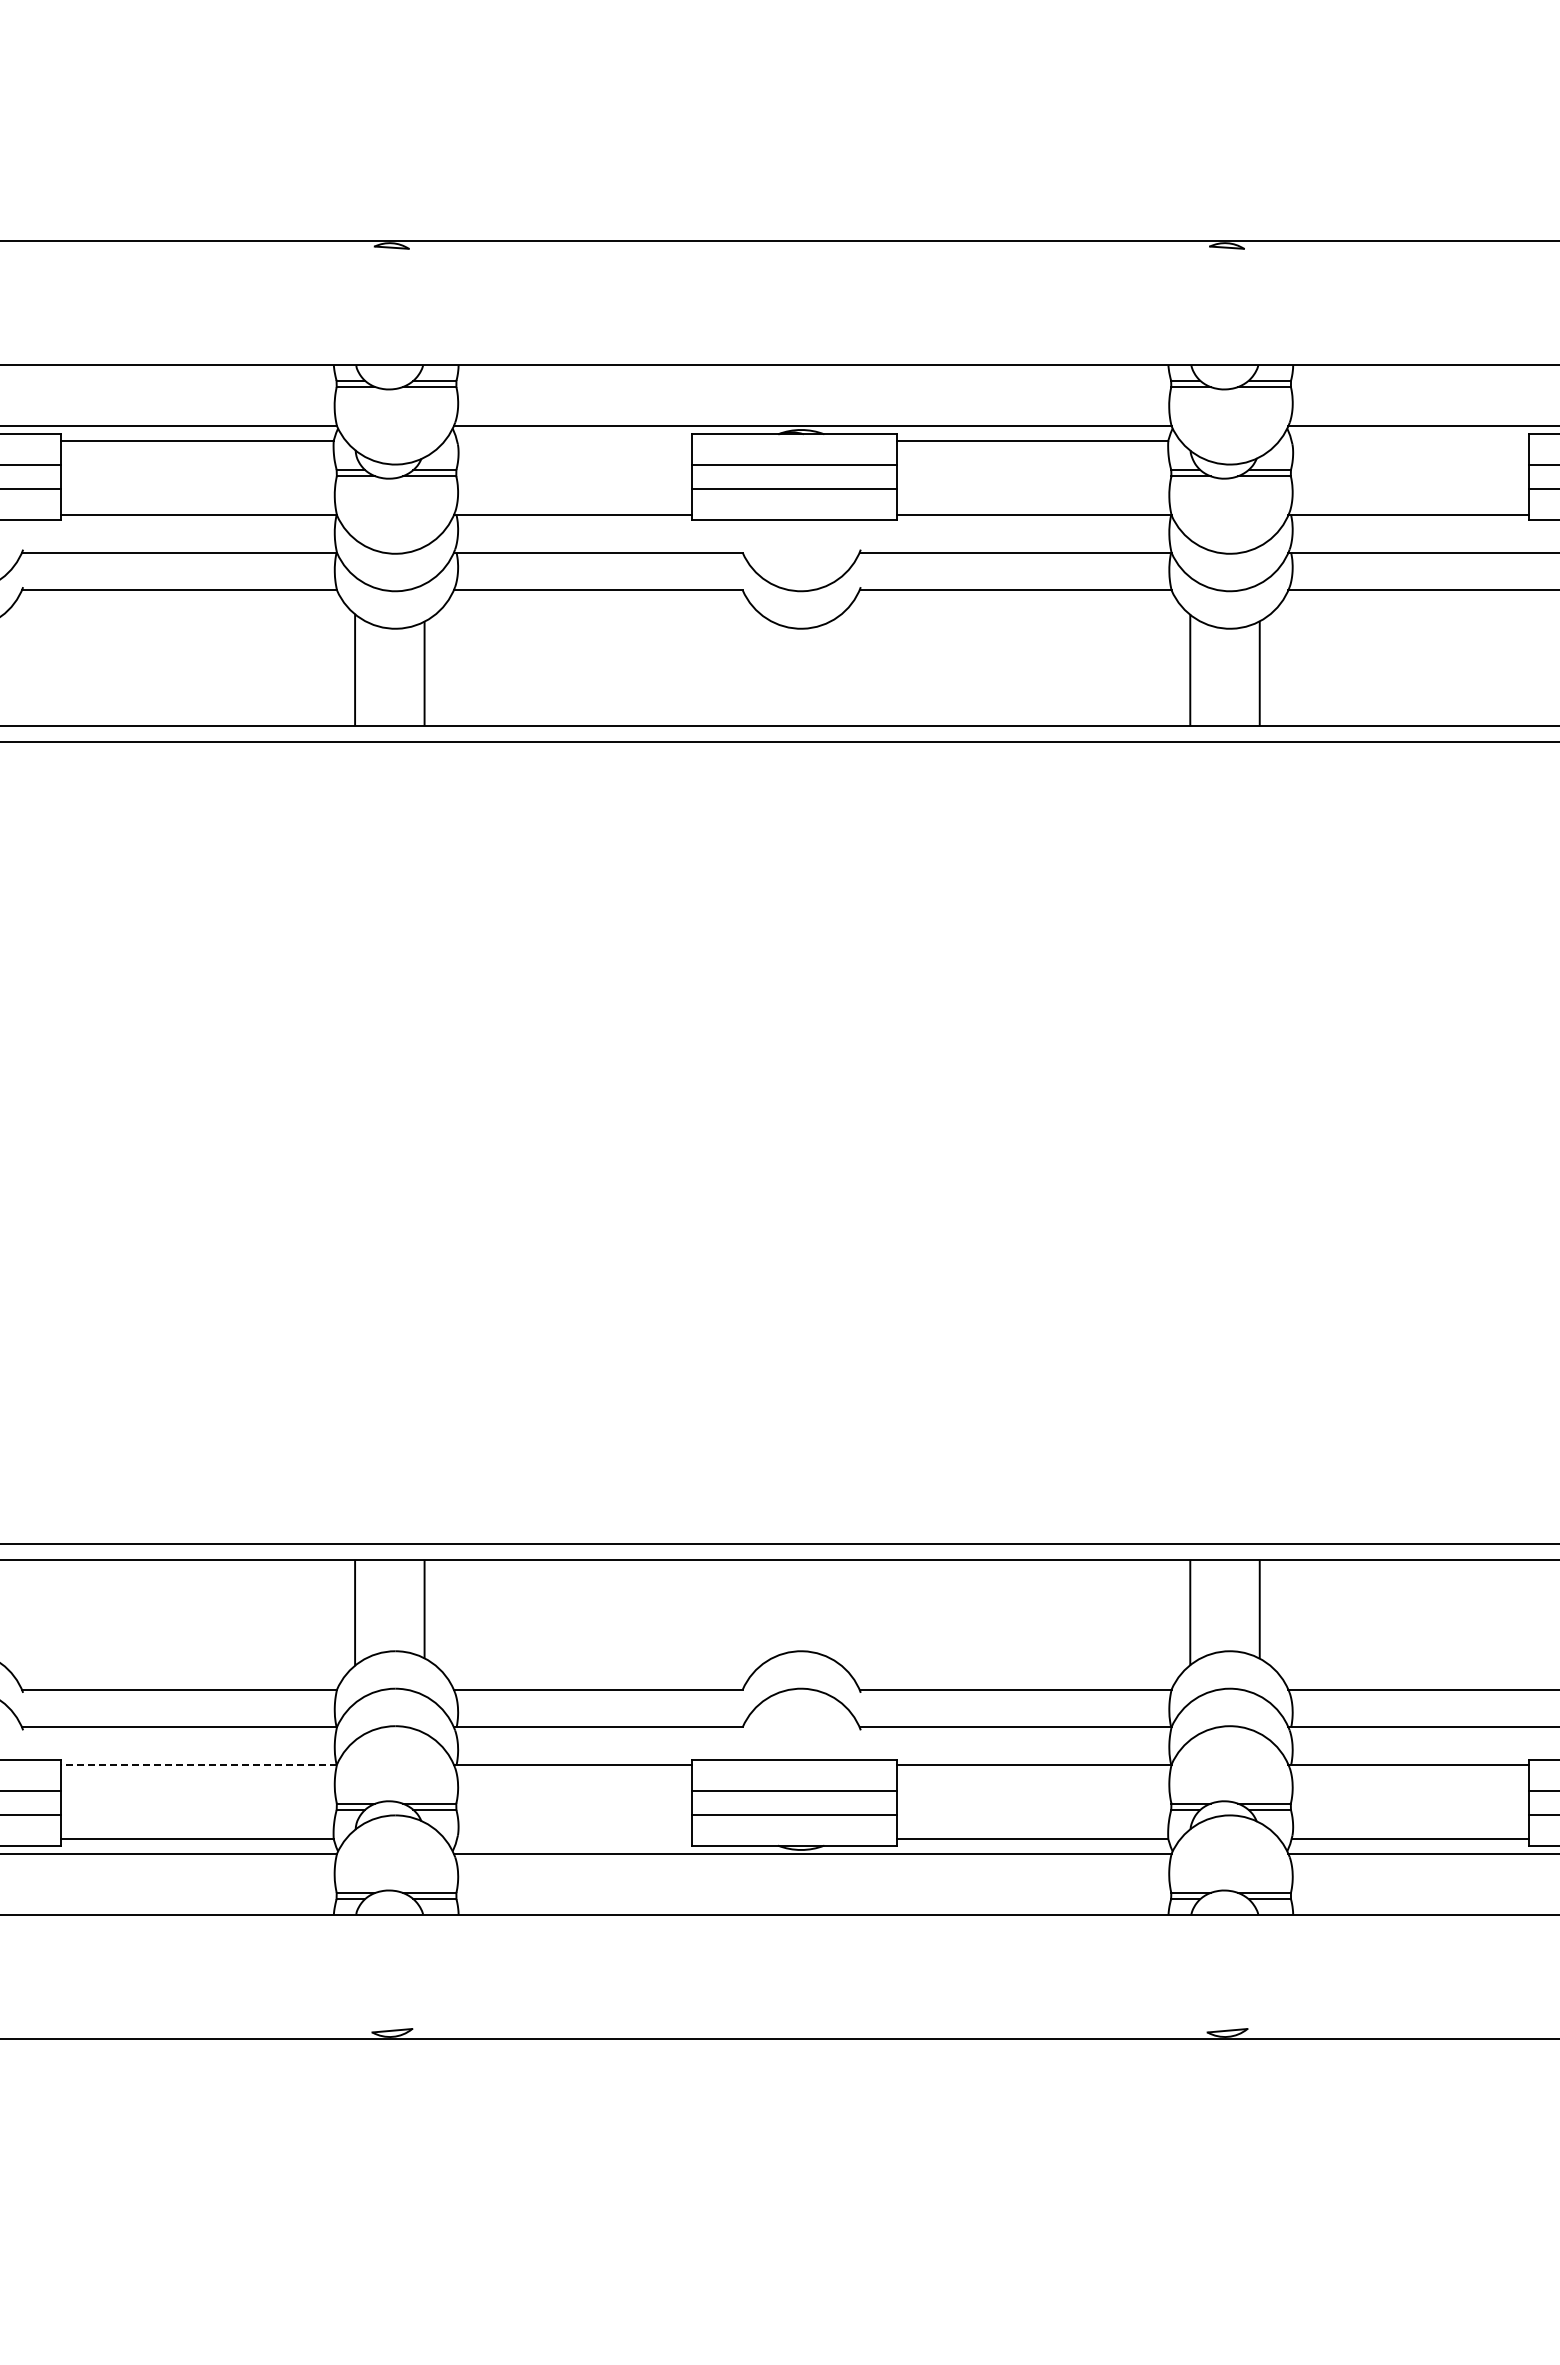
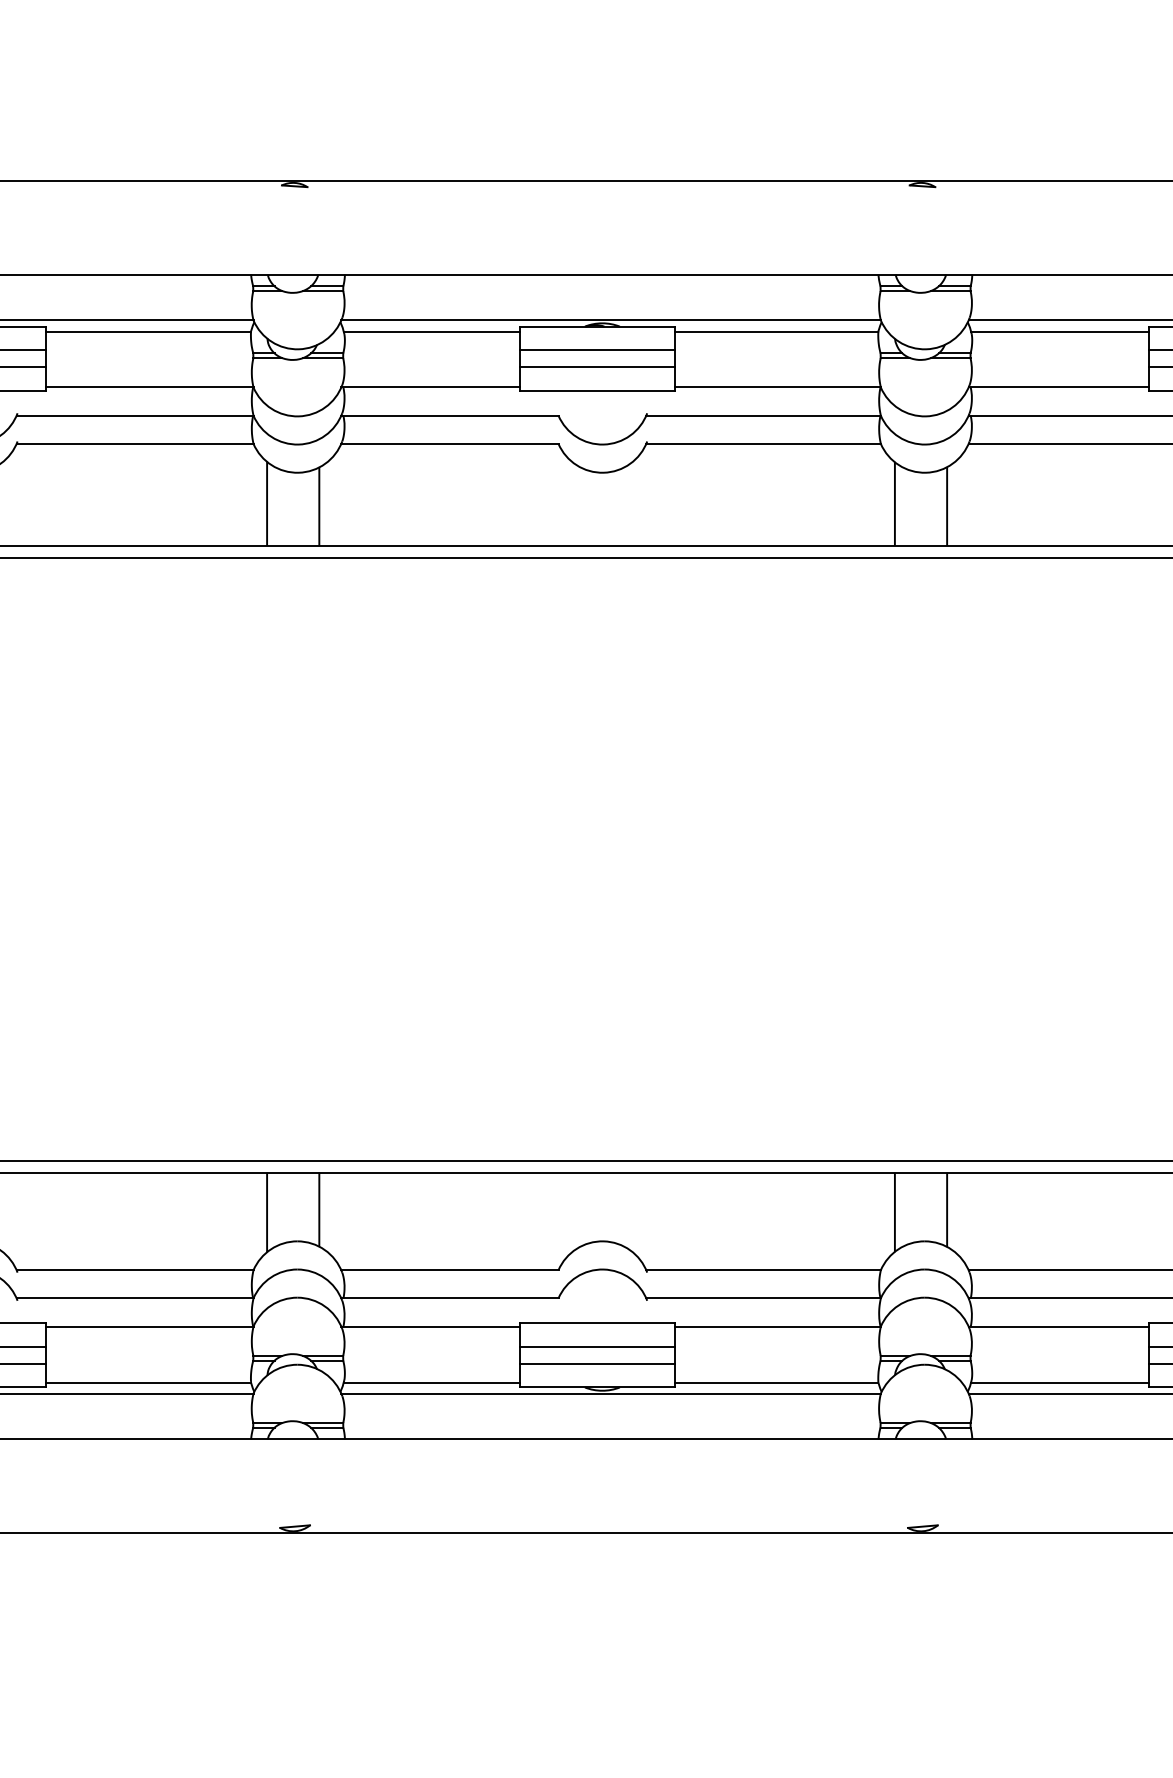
line: (574, 440) -> (432, 331), added
line: (1409, 440) -> (1059, 331), added
line: (198, 1764) -> (149, 1326), dashed -> solid
line: (574, 1839) -> (432, 1382), added

